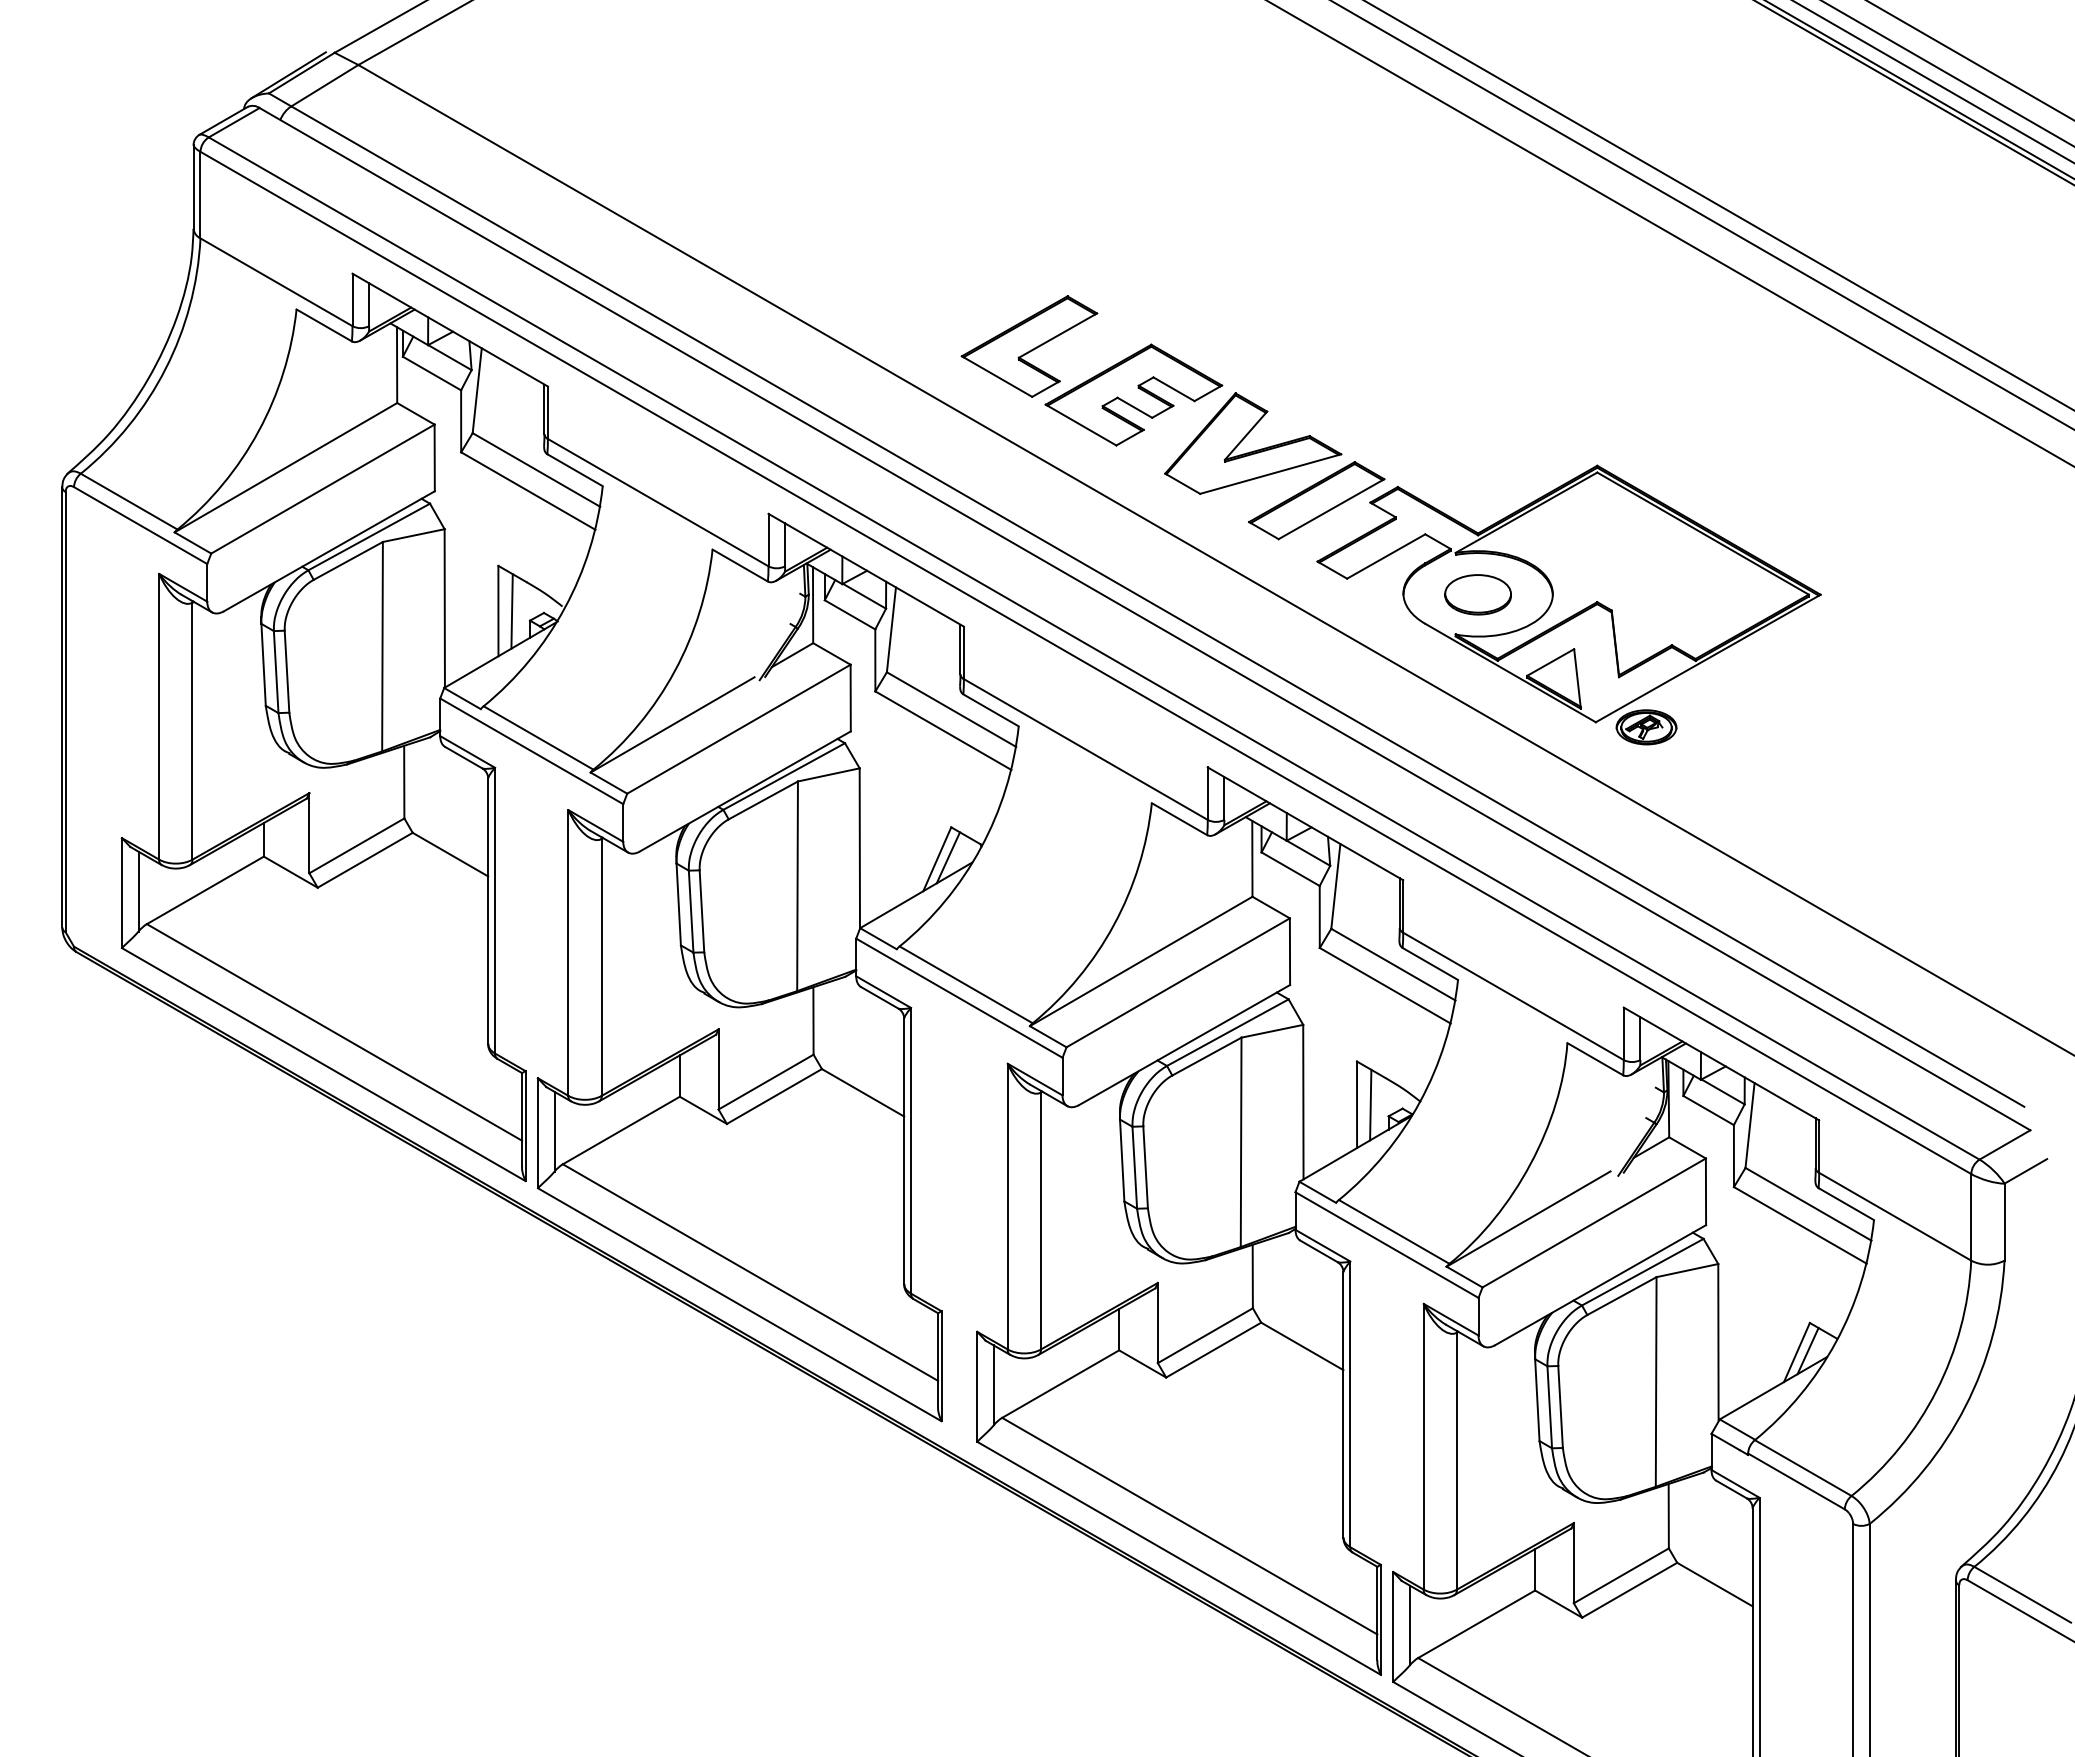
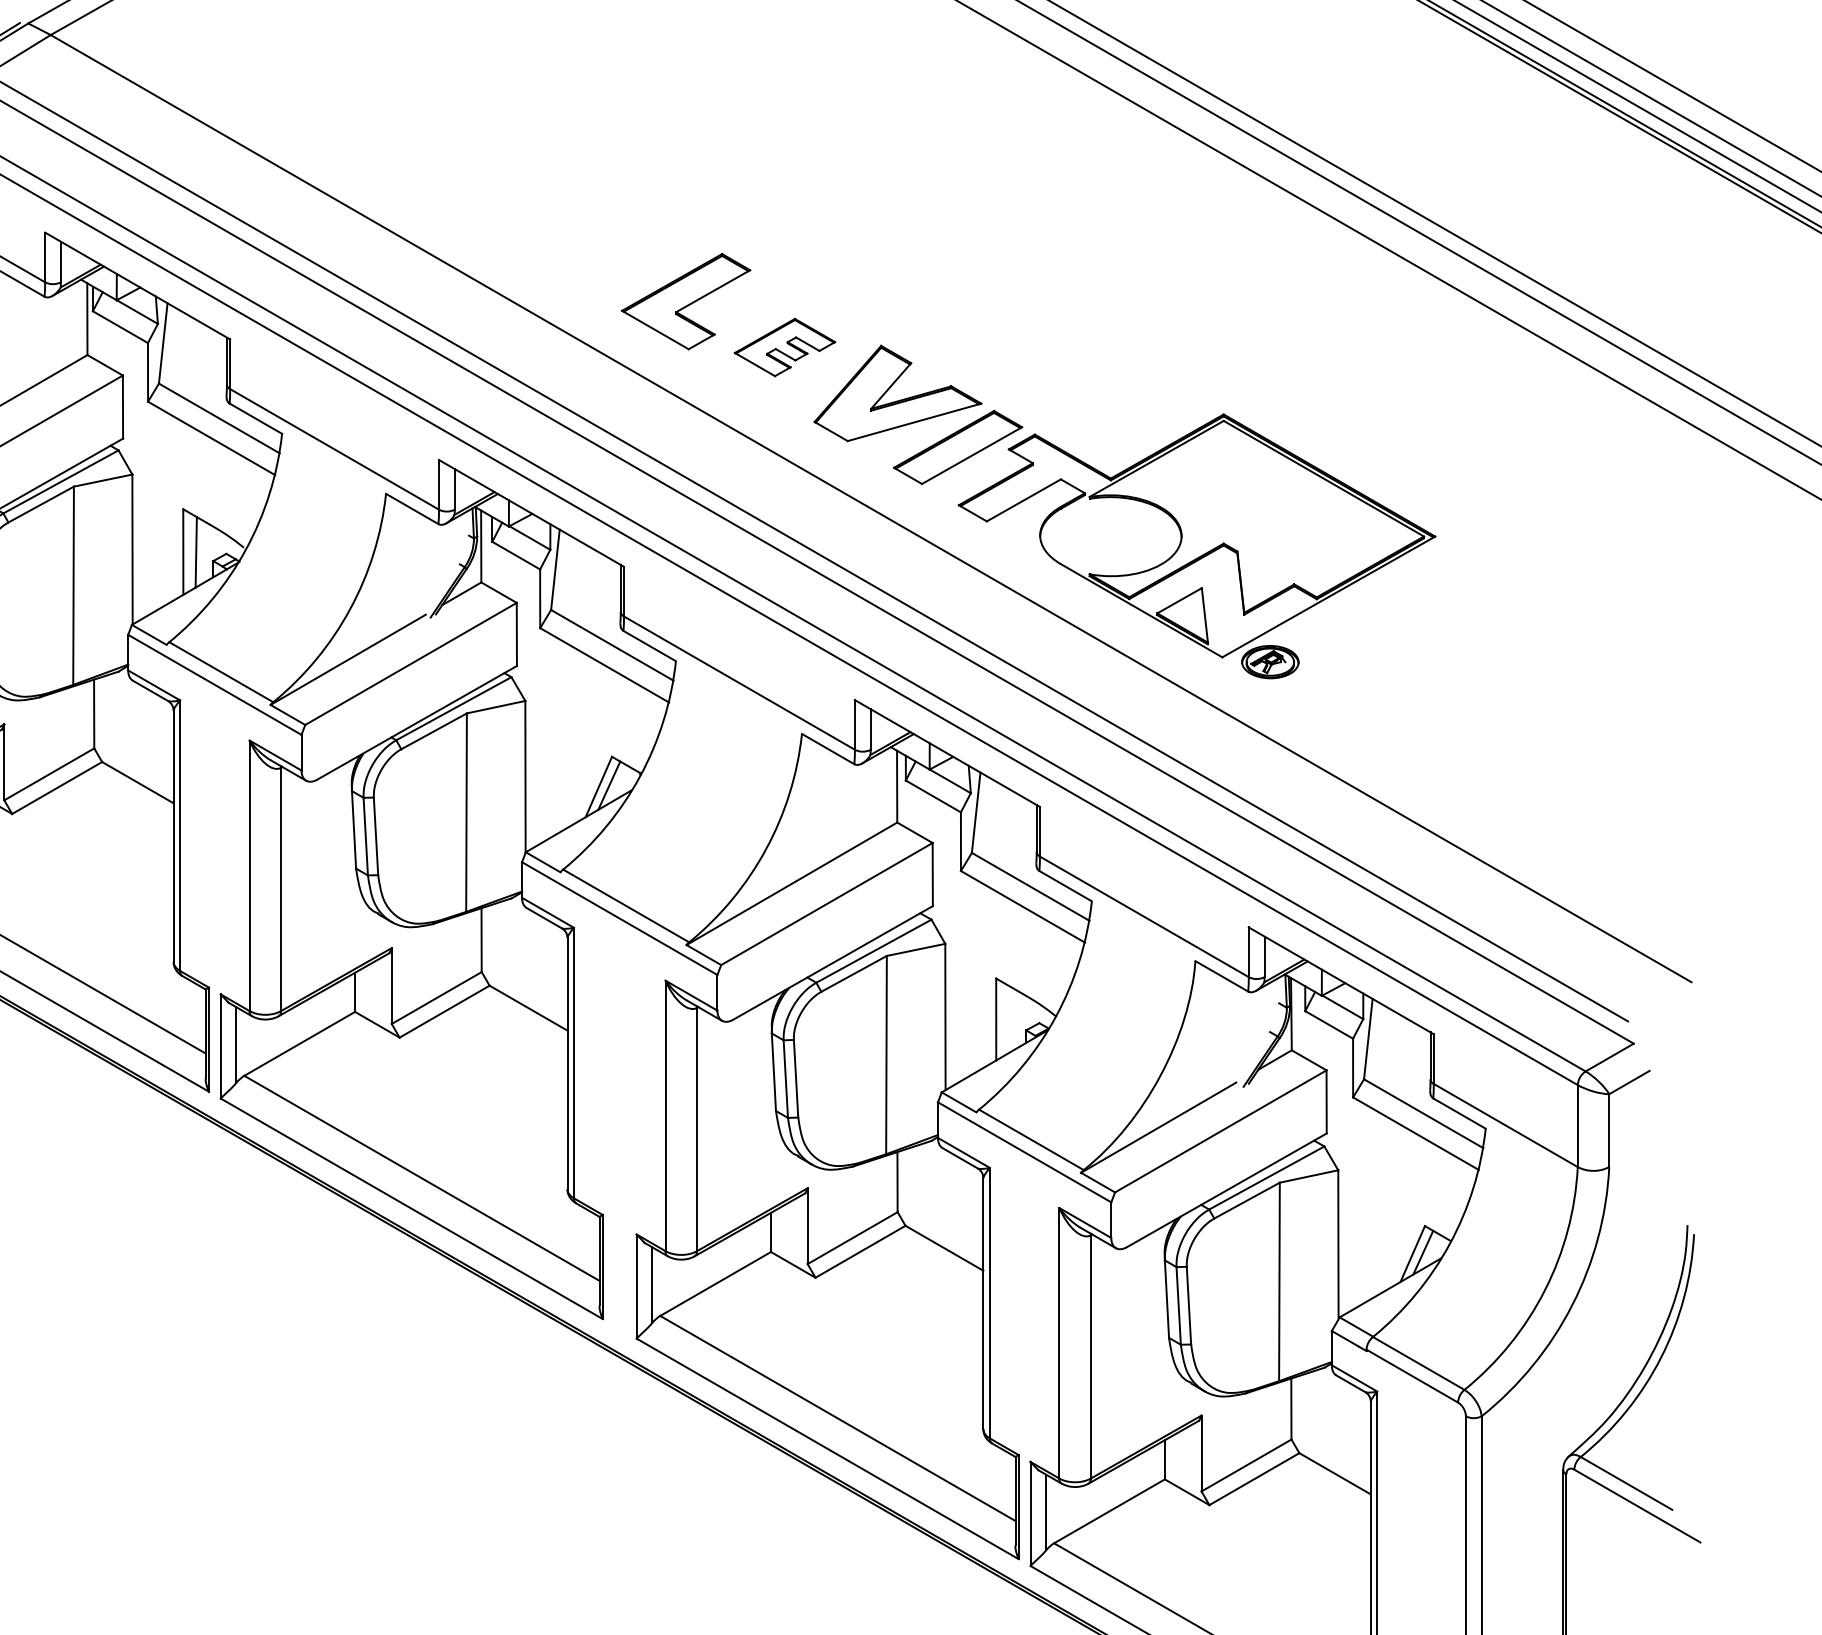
part: (1133, 394) -> (784, 347), size x0.6
part: (1477, 594) -> (1110, 536), removed
line: (1370, 1104) -> (1008, 1019), removed

